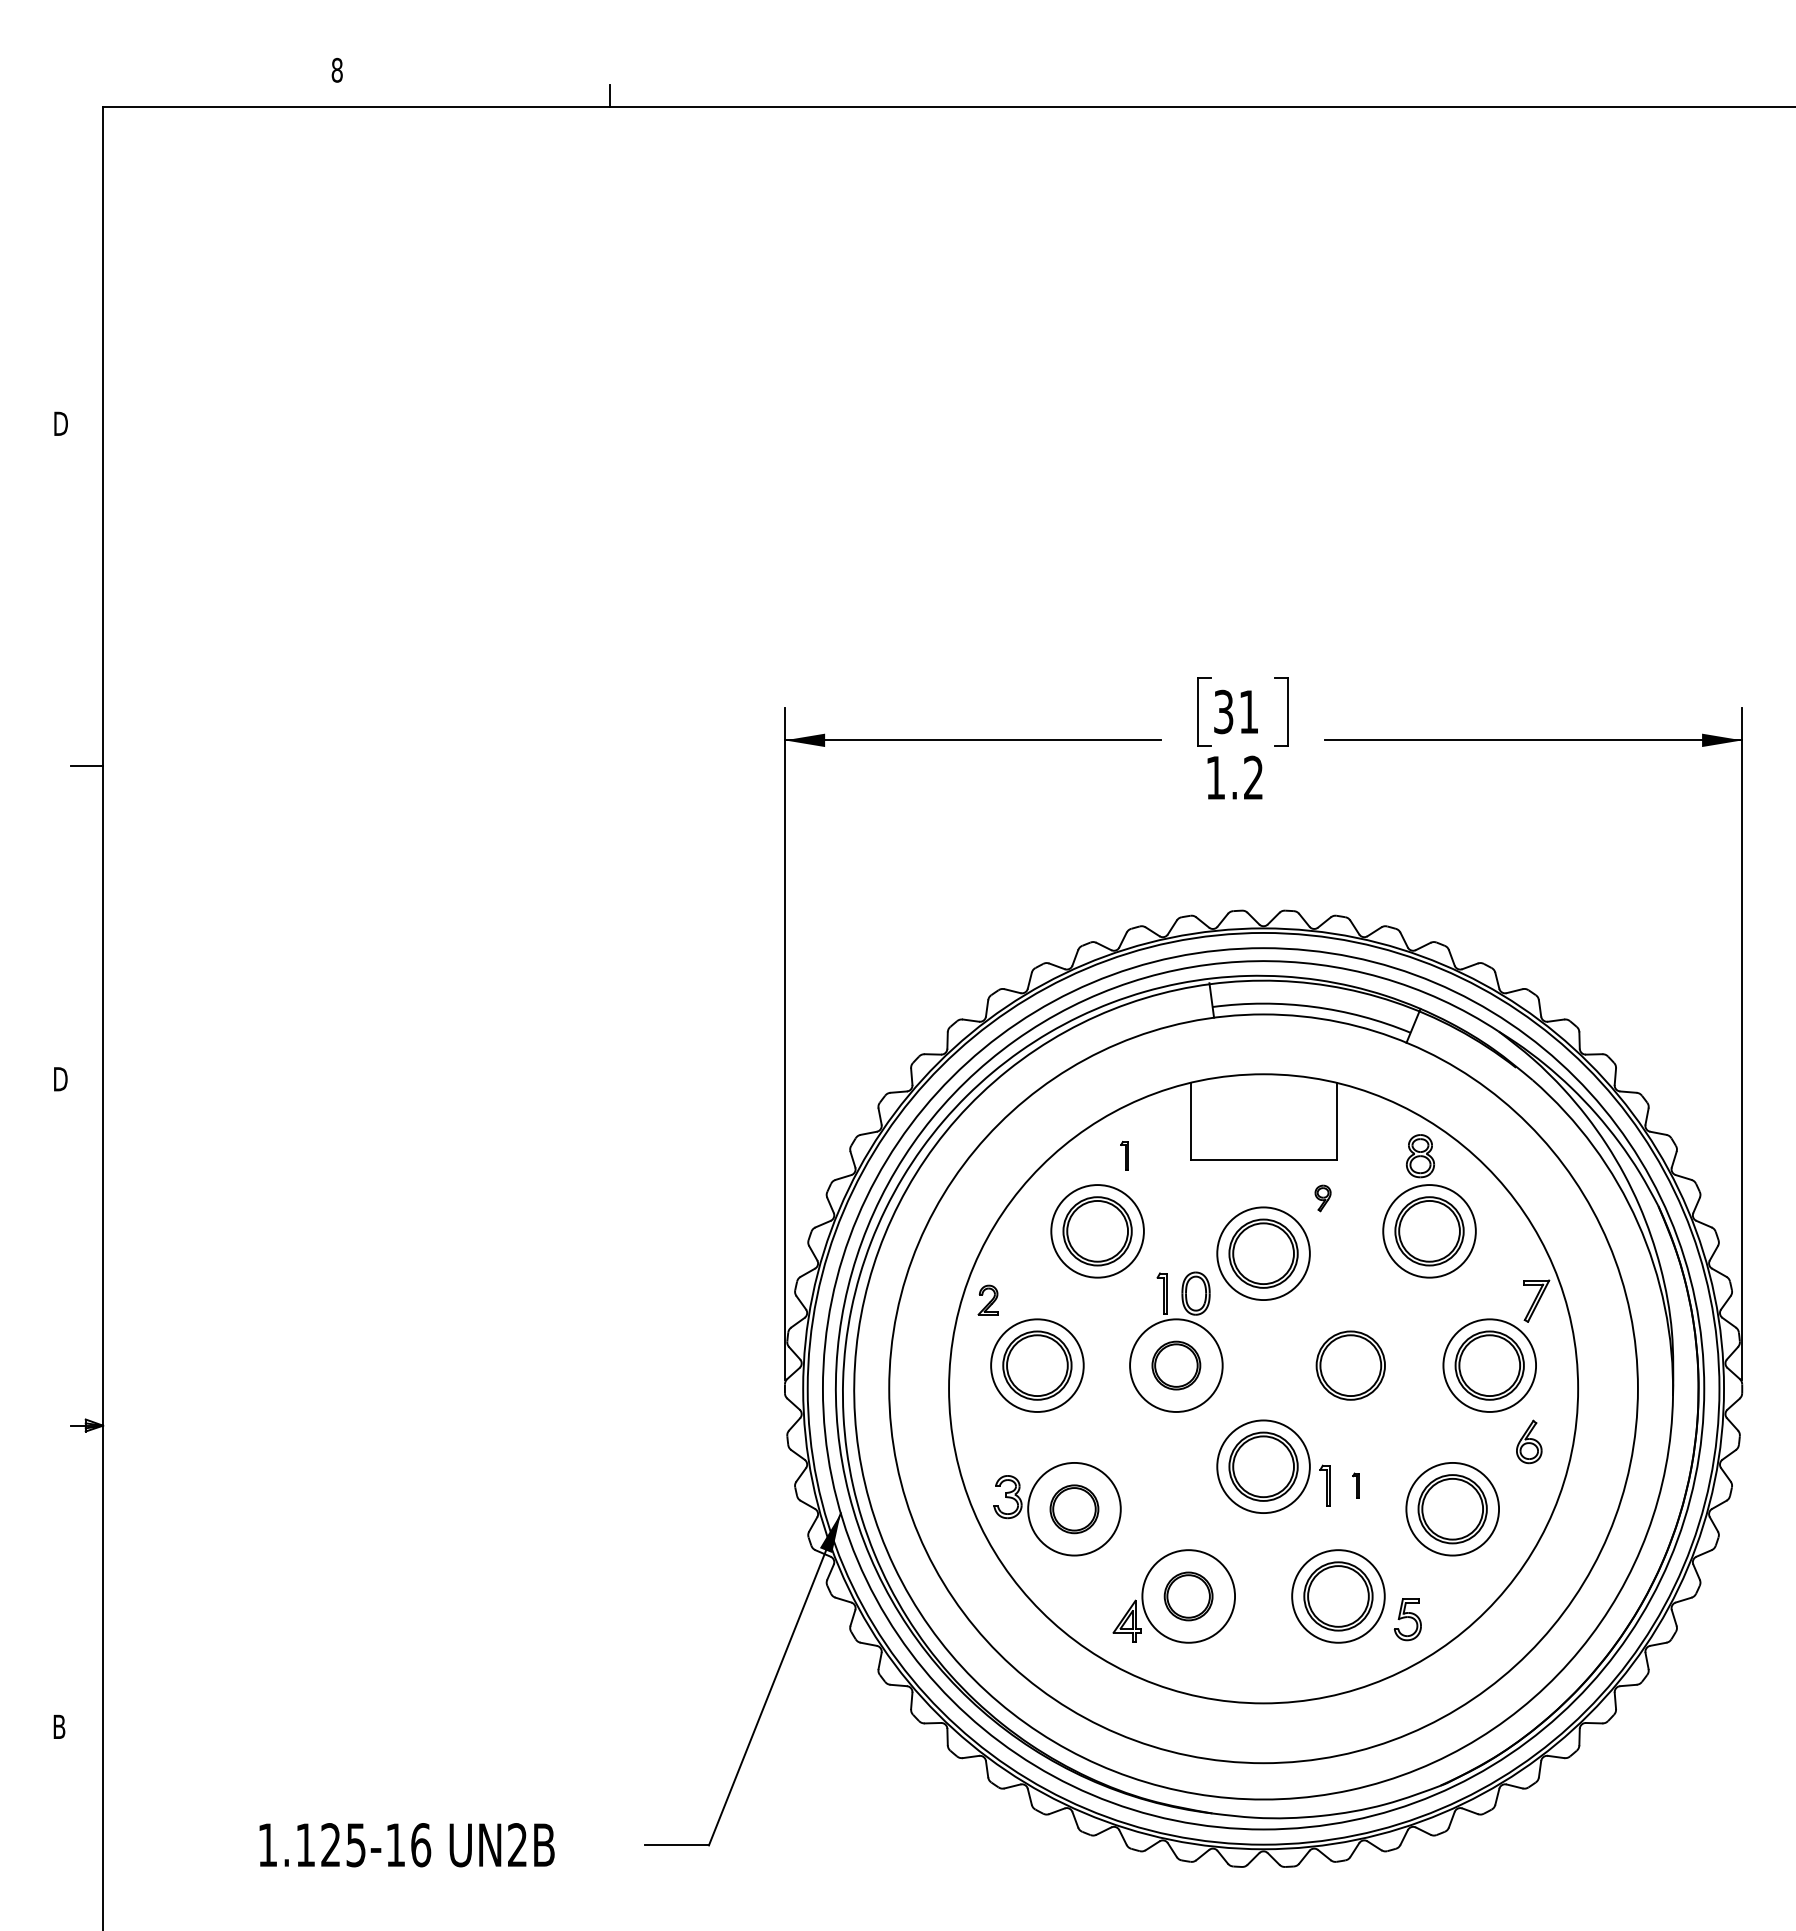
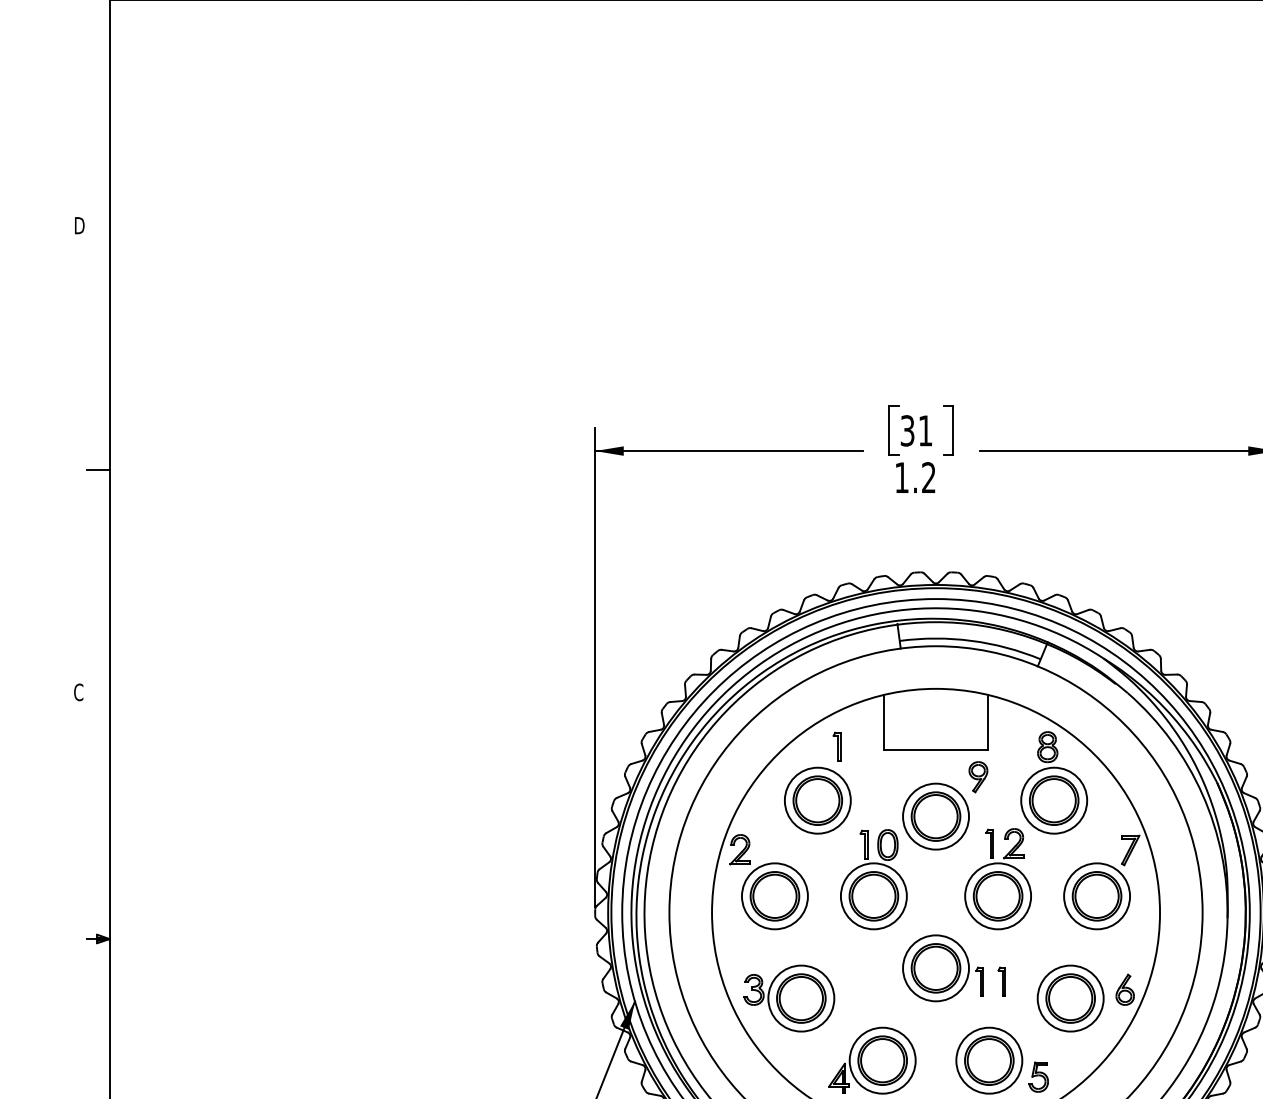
text: (60, 1078) -> (79, 691), D -> C
part: (1124, 1155) -> (836, 746), size x1.43
part: (1322, 1198) -> (977, 777), size x1.67
part: (987, 1299) -> (739, 849), size x1.43
part: (1350, 1341) -> (997, 879), added
part: (1176, 1365) -> (873, 896), size x1.43
part: (1529, 1441) -> (1125, 989), moved
part: (1355, 1485) -> (1001, 981), size x1.67
part: (1074, 1509) -> (801, 998), size x1.43
part: (1188, 1596) -> (882, 1060), size x1.43

